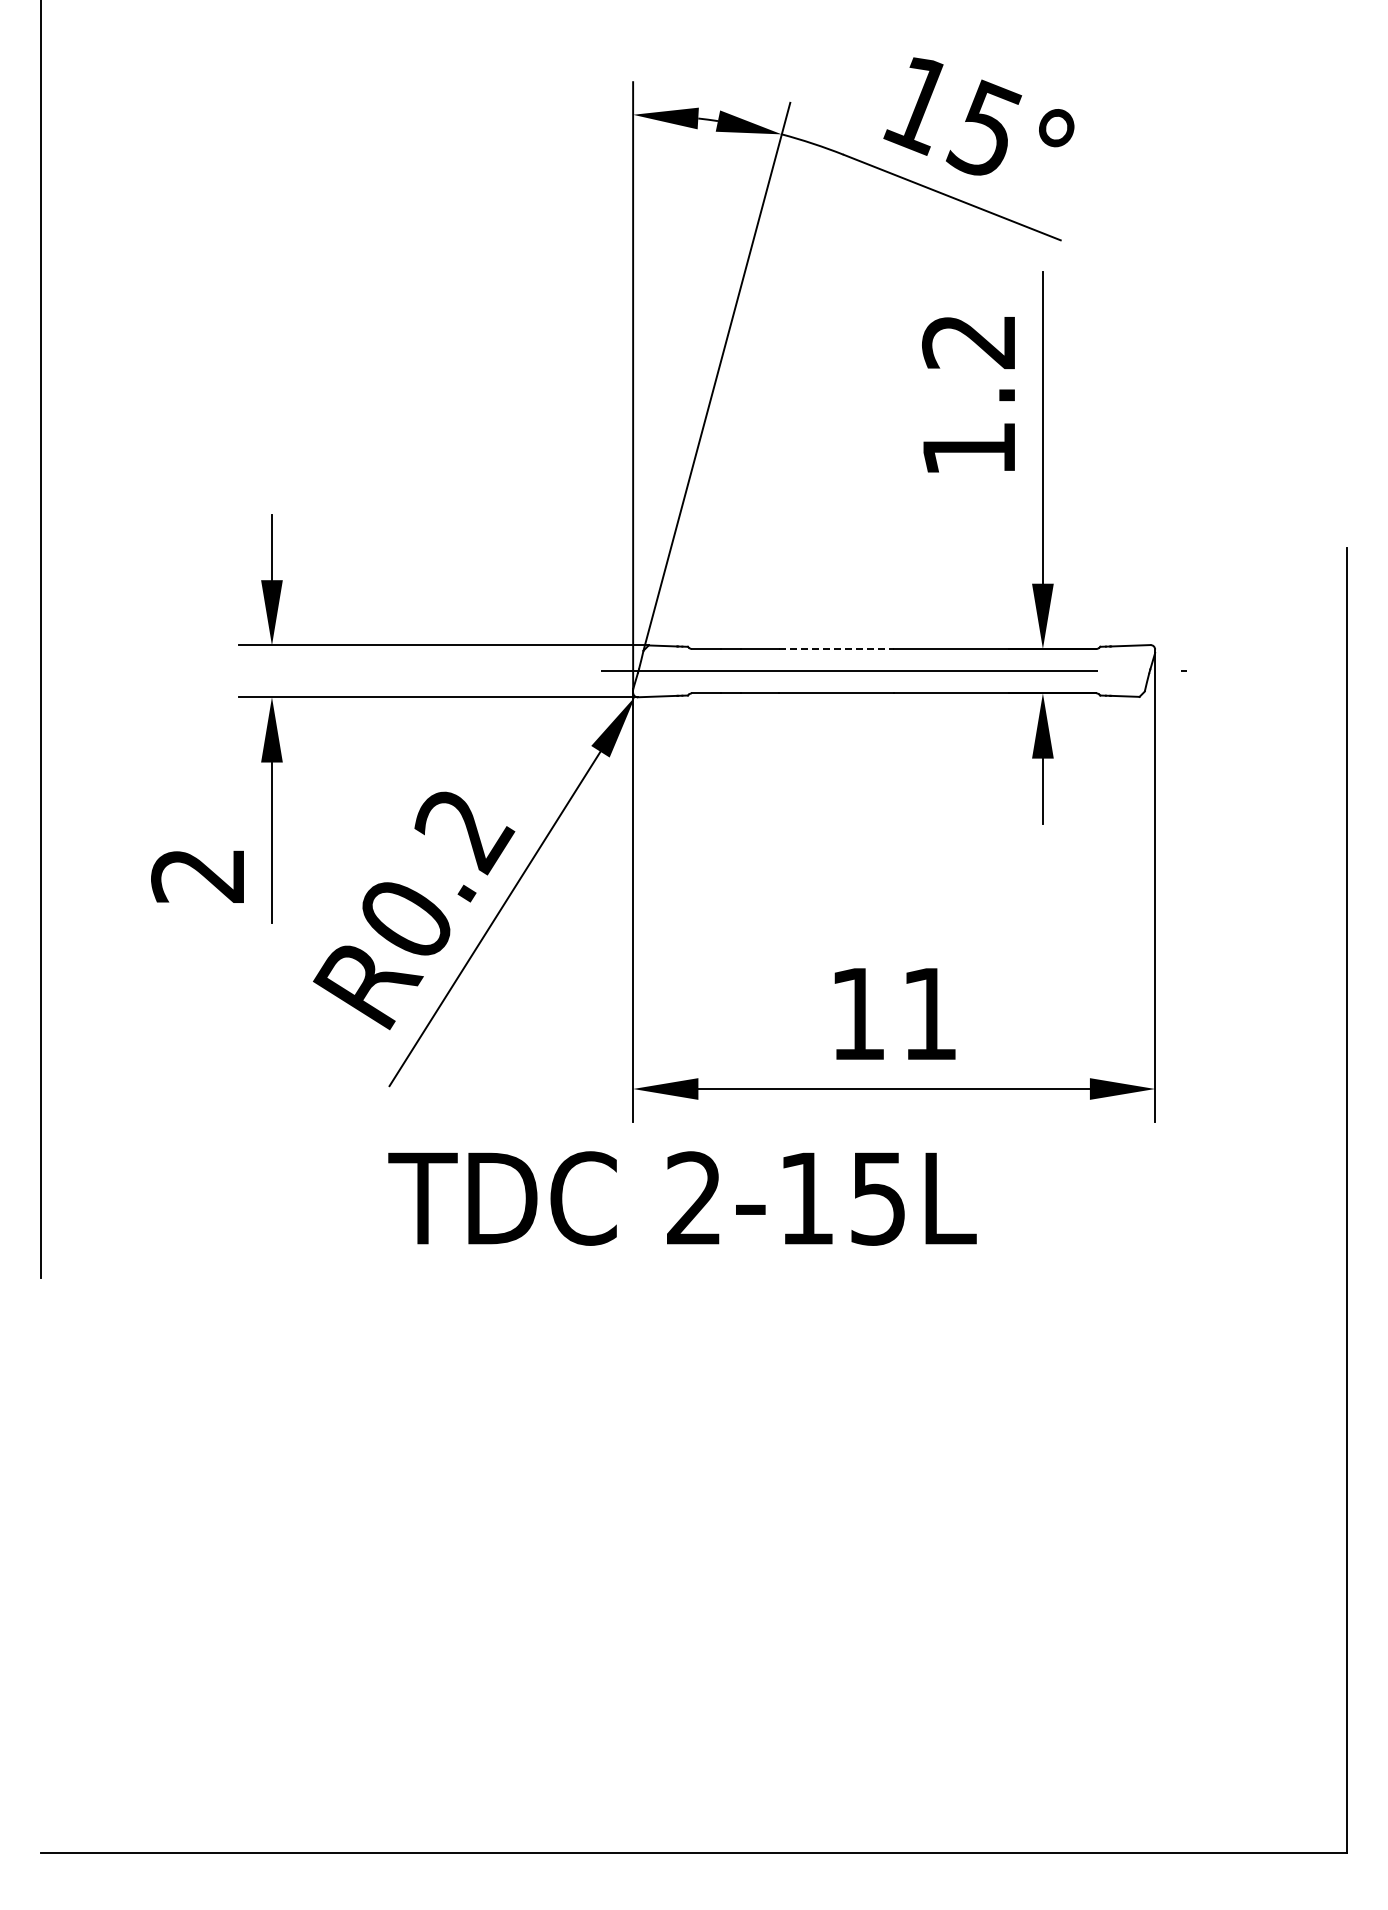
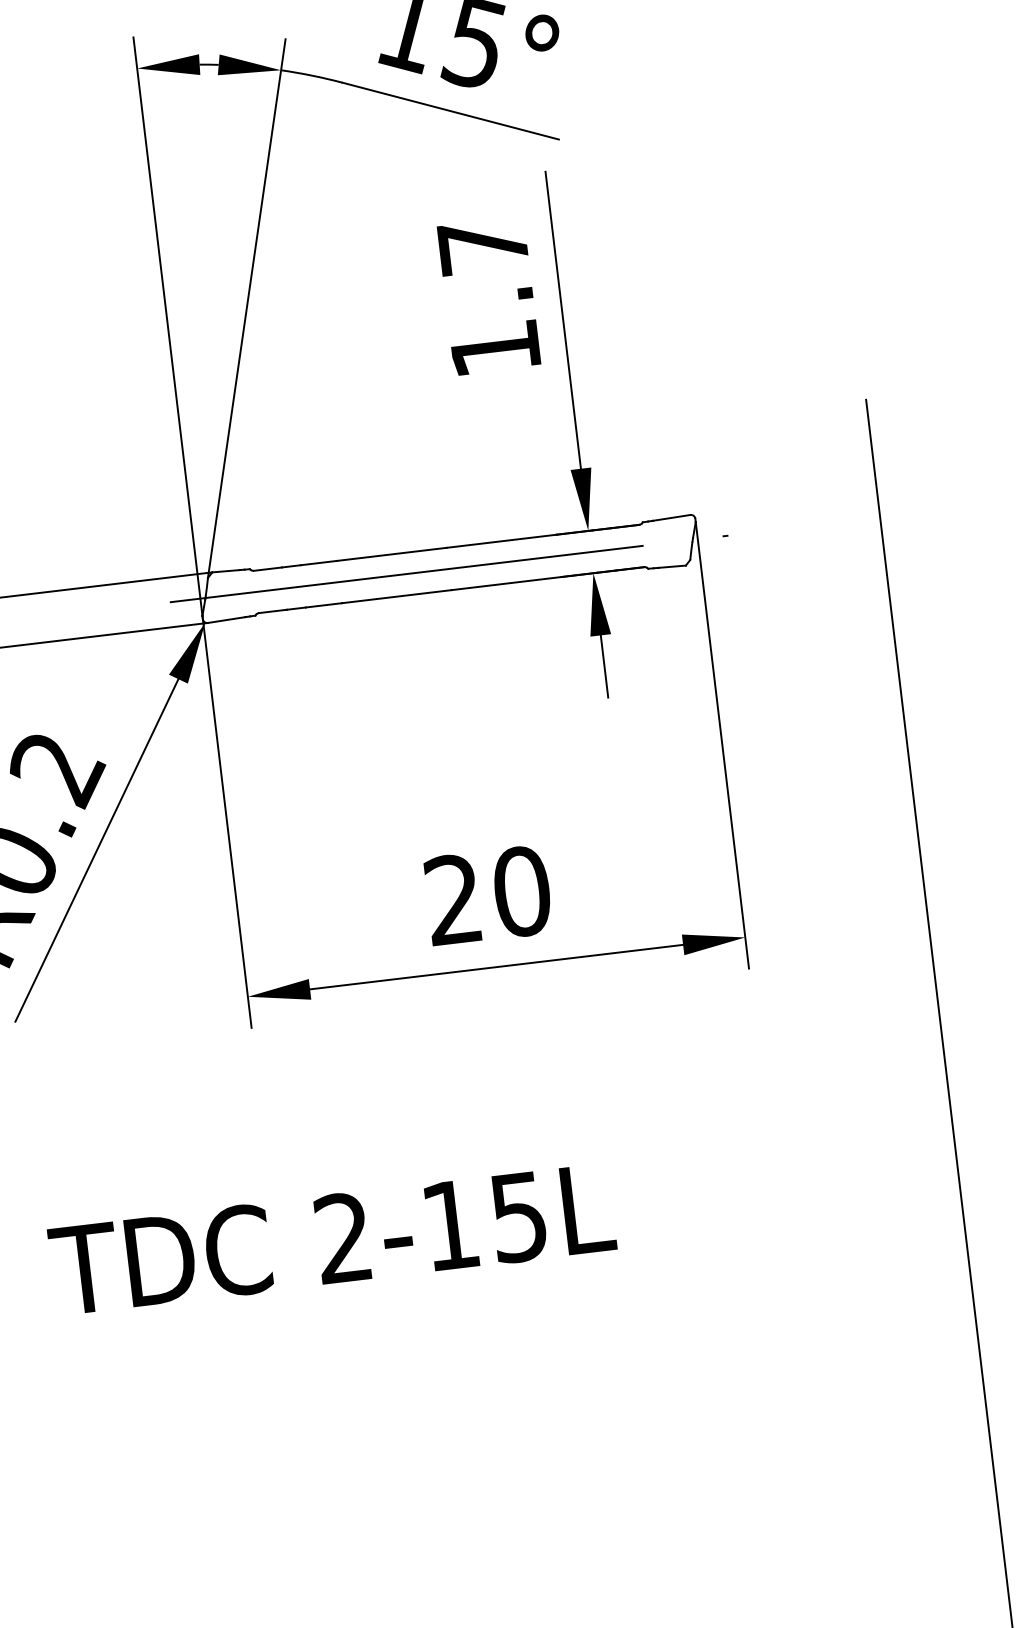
text: (968, 342) -> (482, 247), 1.2 -> 1.7
line: (836, 648) -> (391, 553), dashed -> solid
text: (894, 1013) -> (488, 895), 11 -> 20
text: (682, 1198) -> (332, 1239), moved

